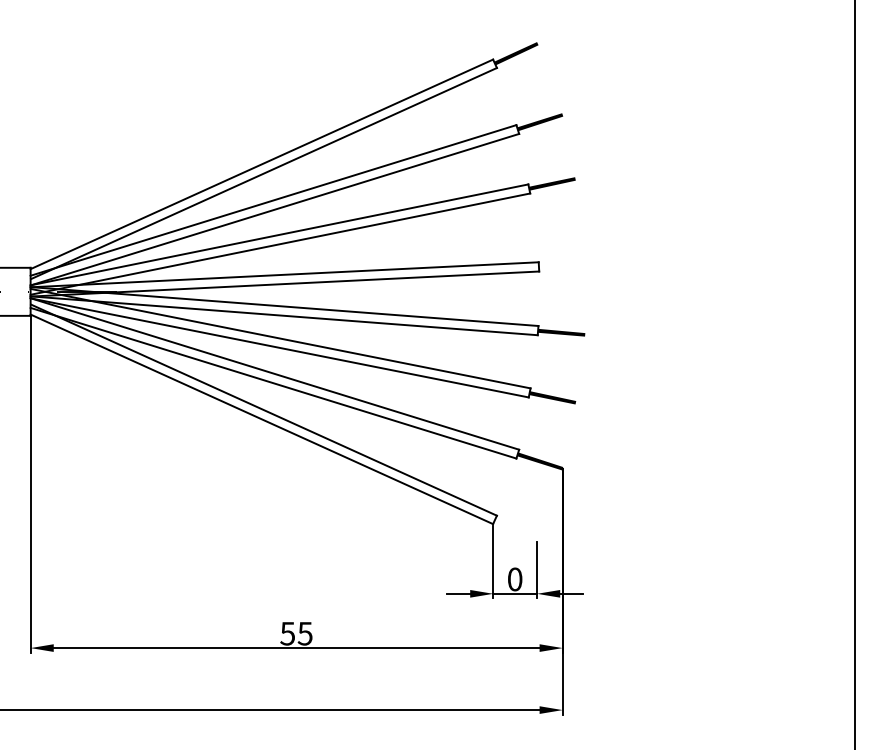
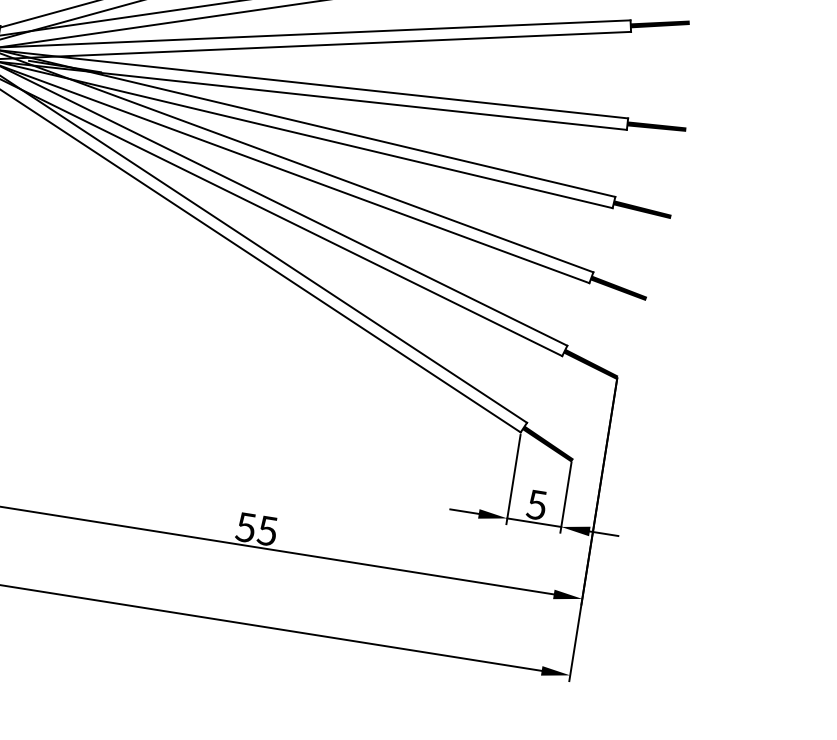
fill: (562, 265) -> (656, 127), added
fill: (516, 529) -> (548, 443), added
text: (514, 579) -> (536, 504), 0 -> 5

